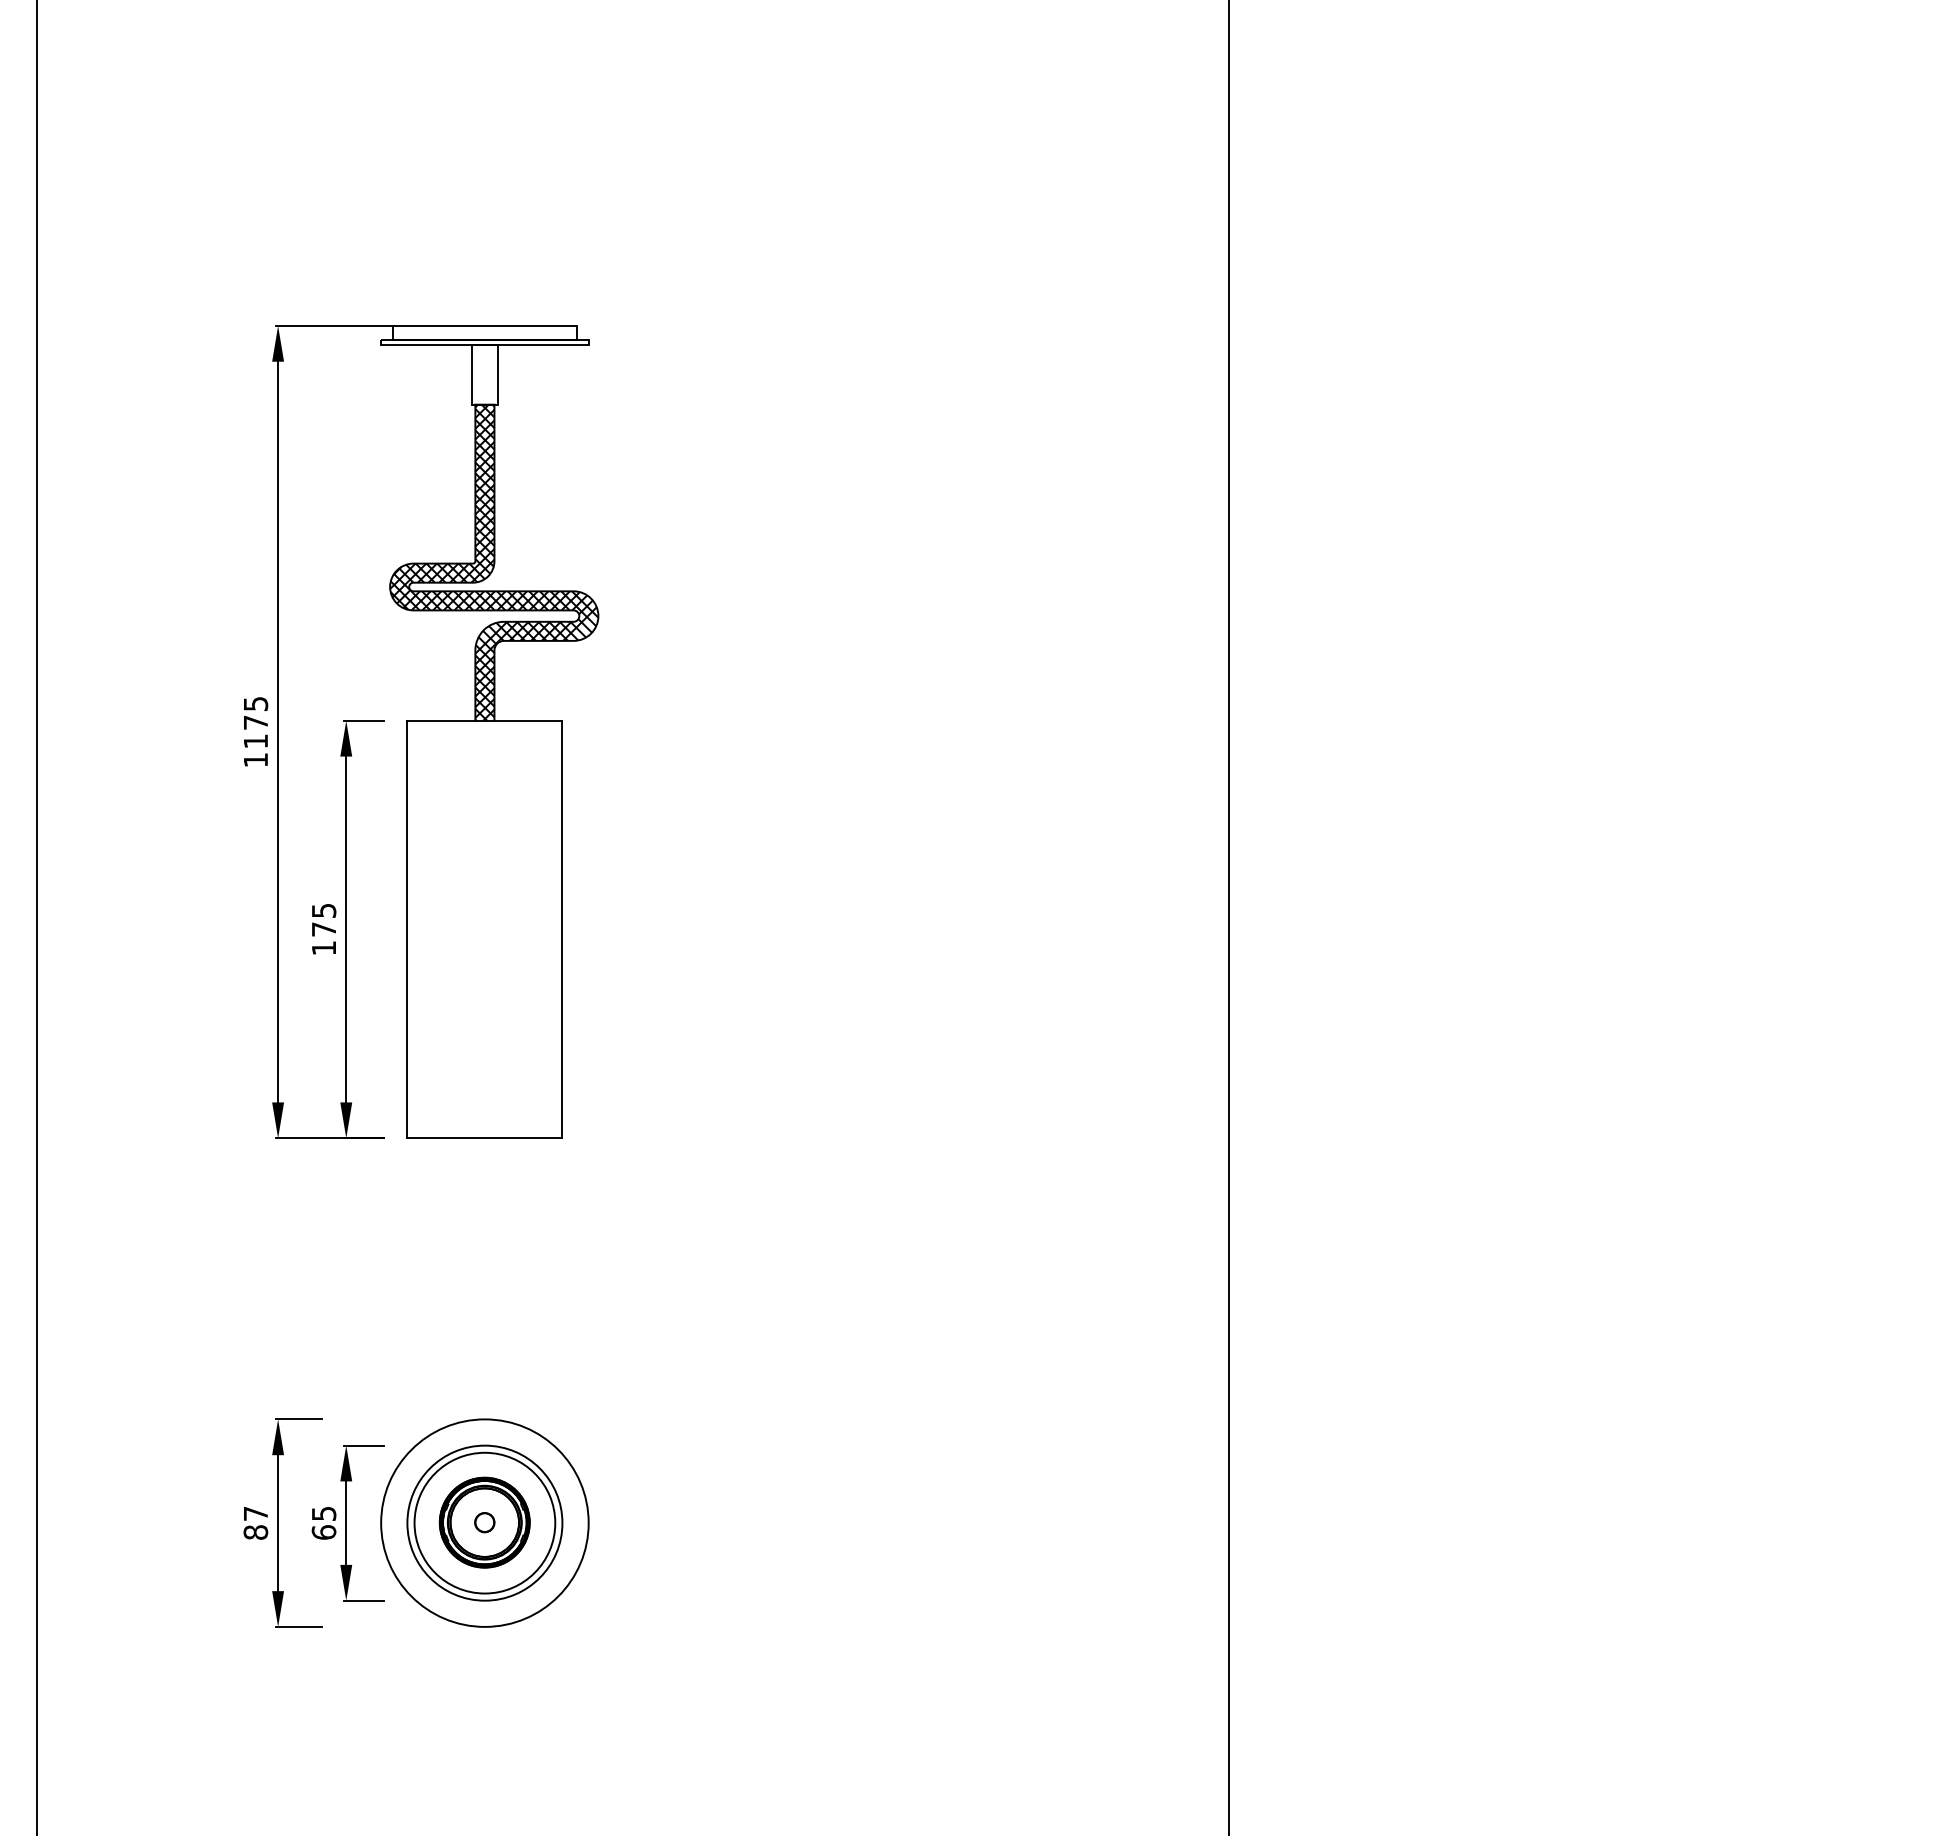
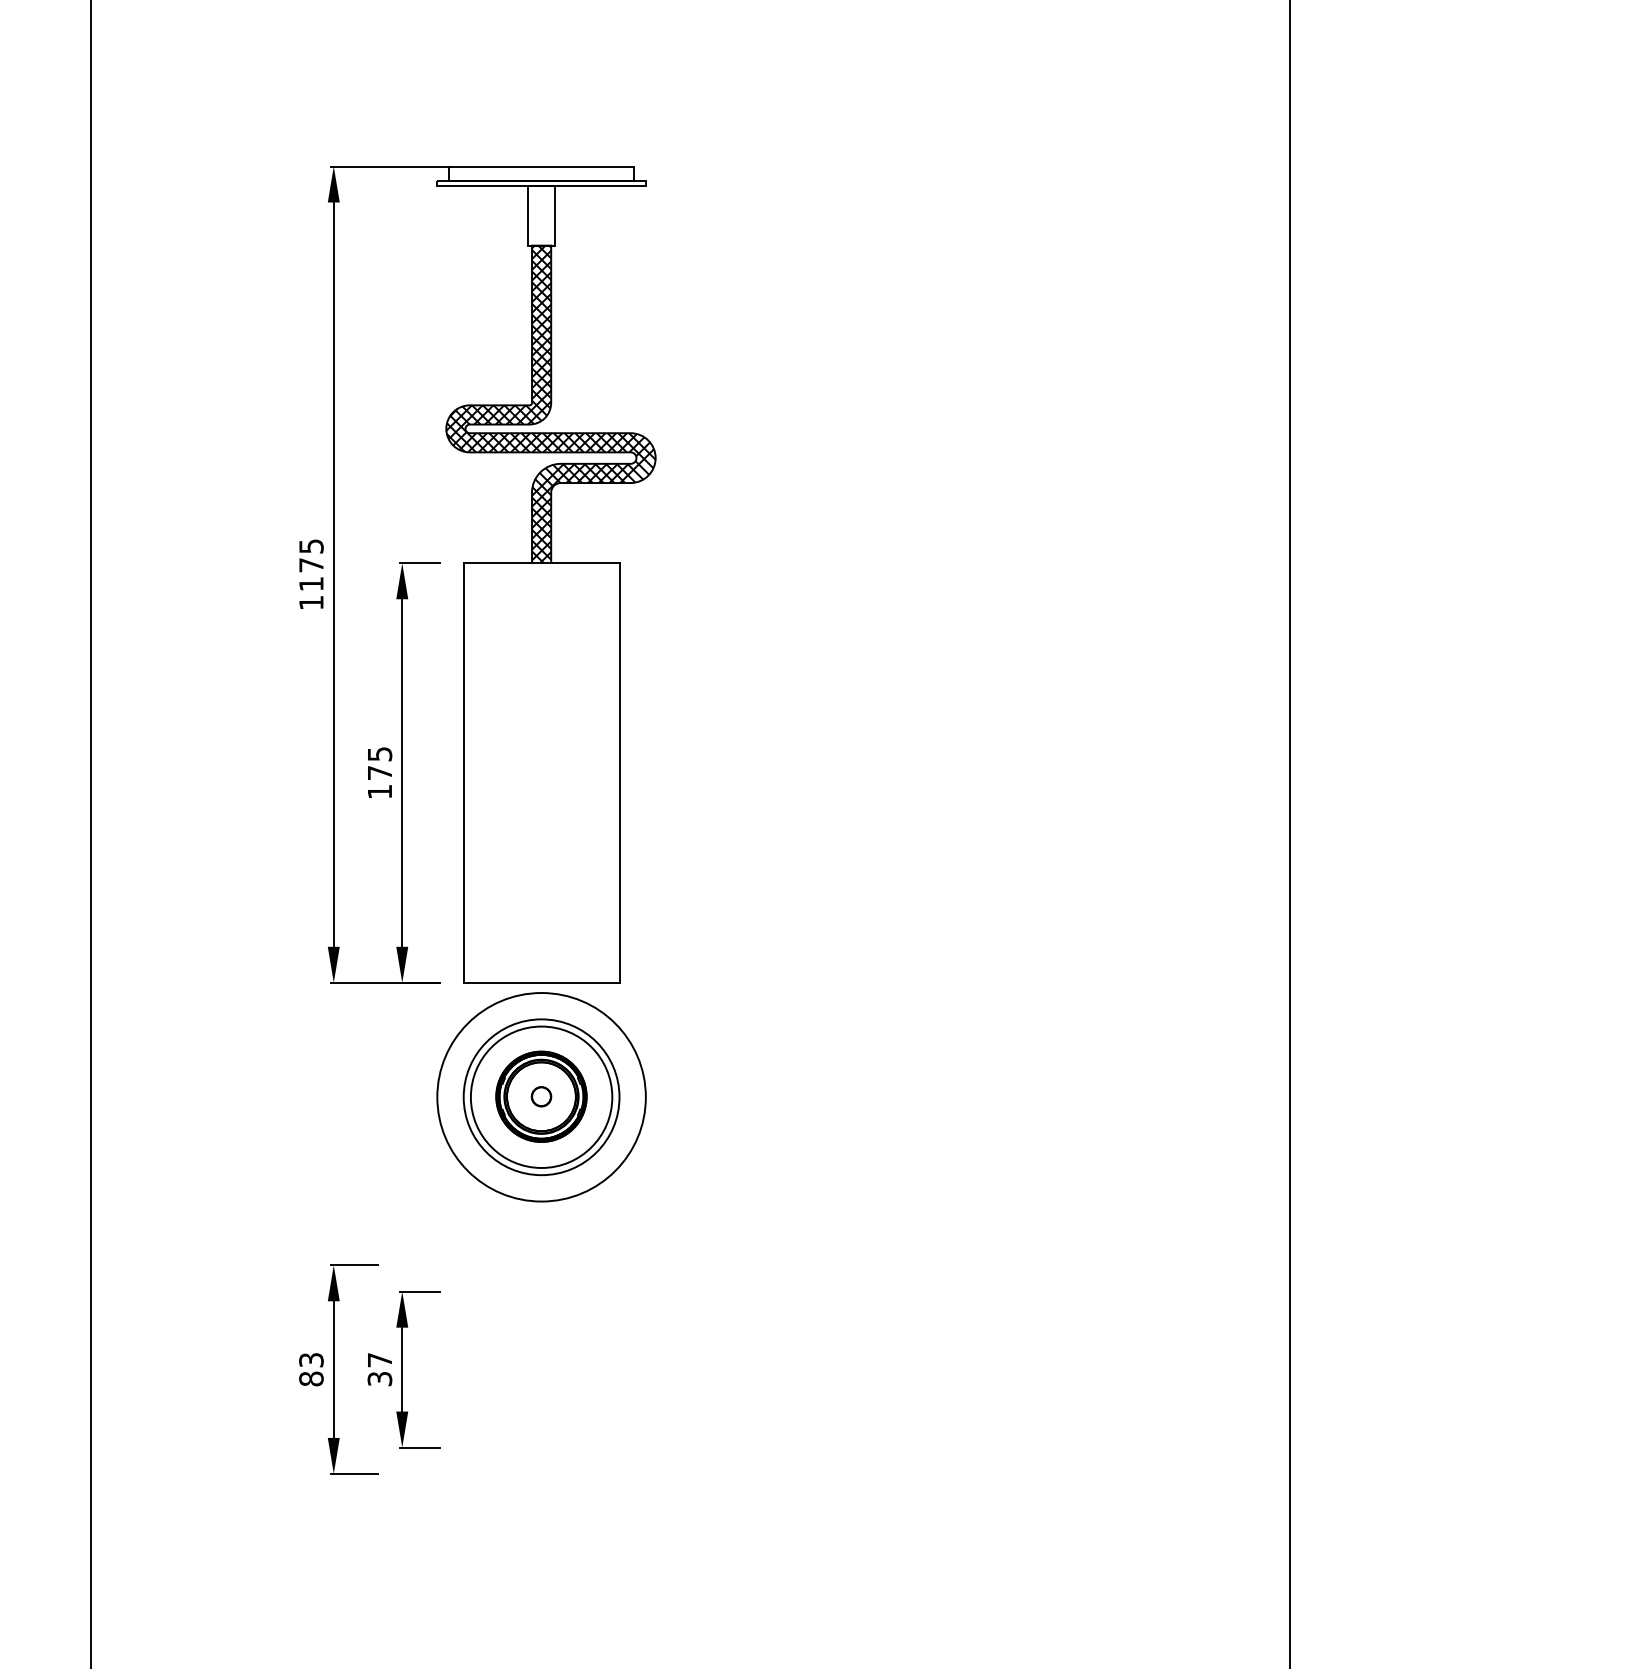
text: (255, 1513) -> (311, 1359), 87 -> 83
part: (484, 1522) -> (541, 1096), moved
text: (323, 1523) -> (379, 1369), 65 -> 37

